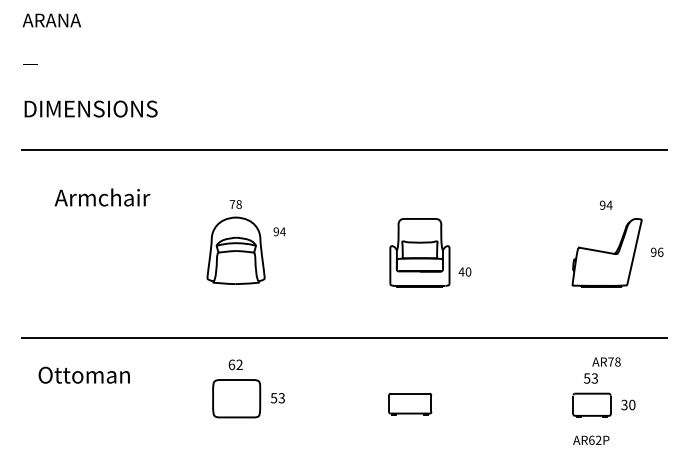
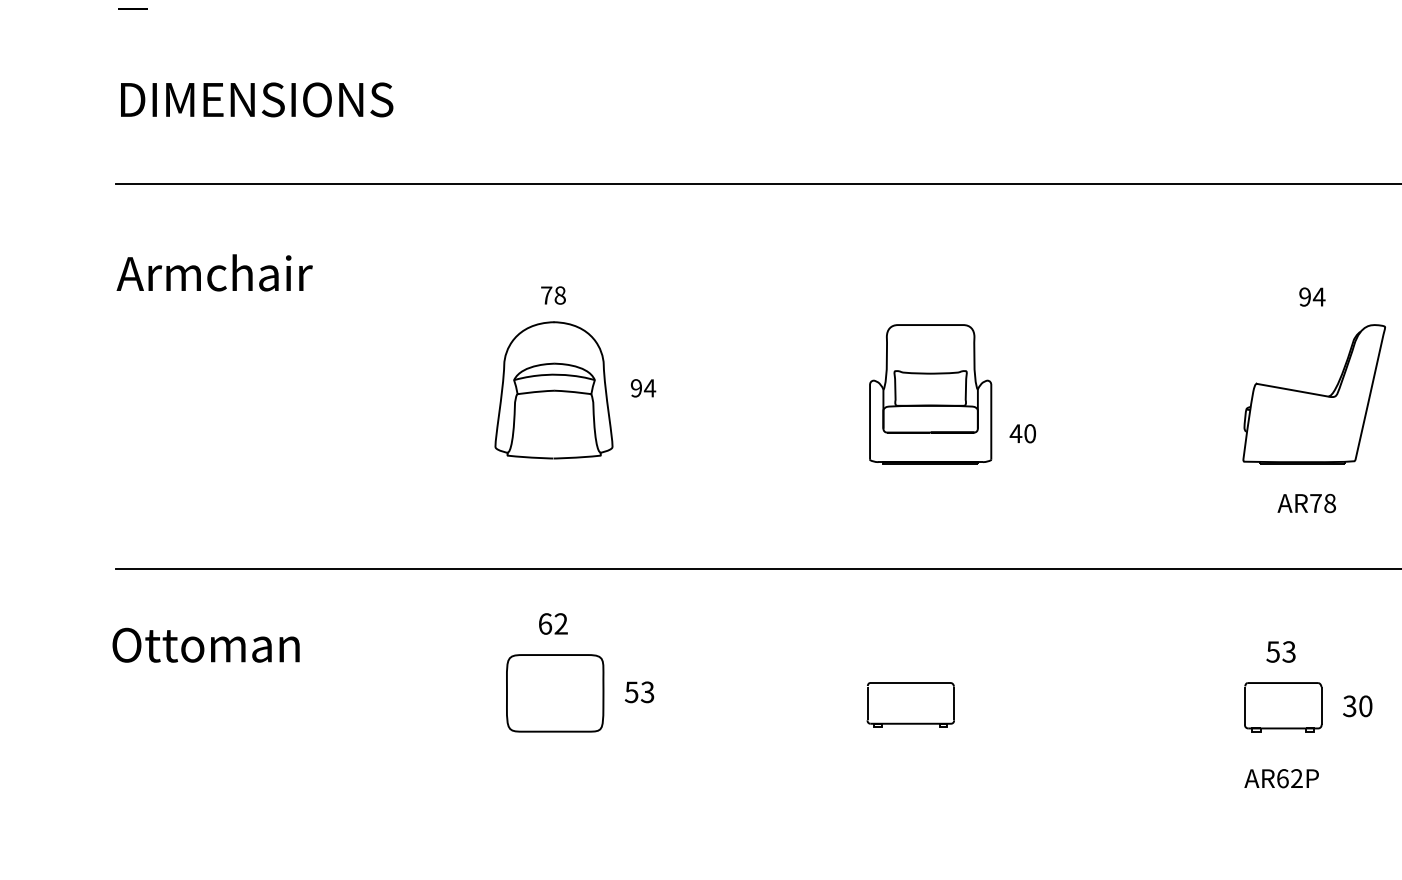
text: (102, 197) -> (214, 272), moved
text: (279, 231) -> (642, 387), moved
text: (606, 361) -> (1306, 502), moved
text: (83, 374) -> (204, 643), moved

